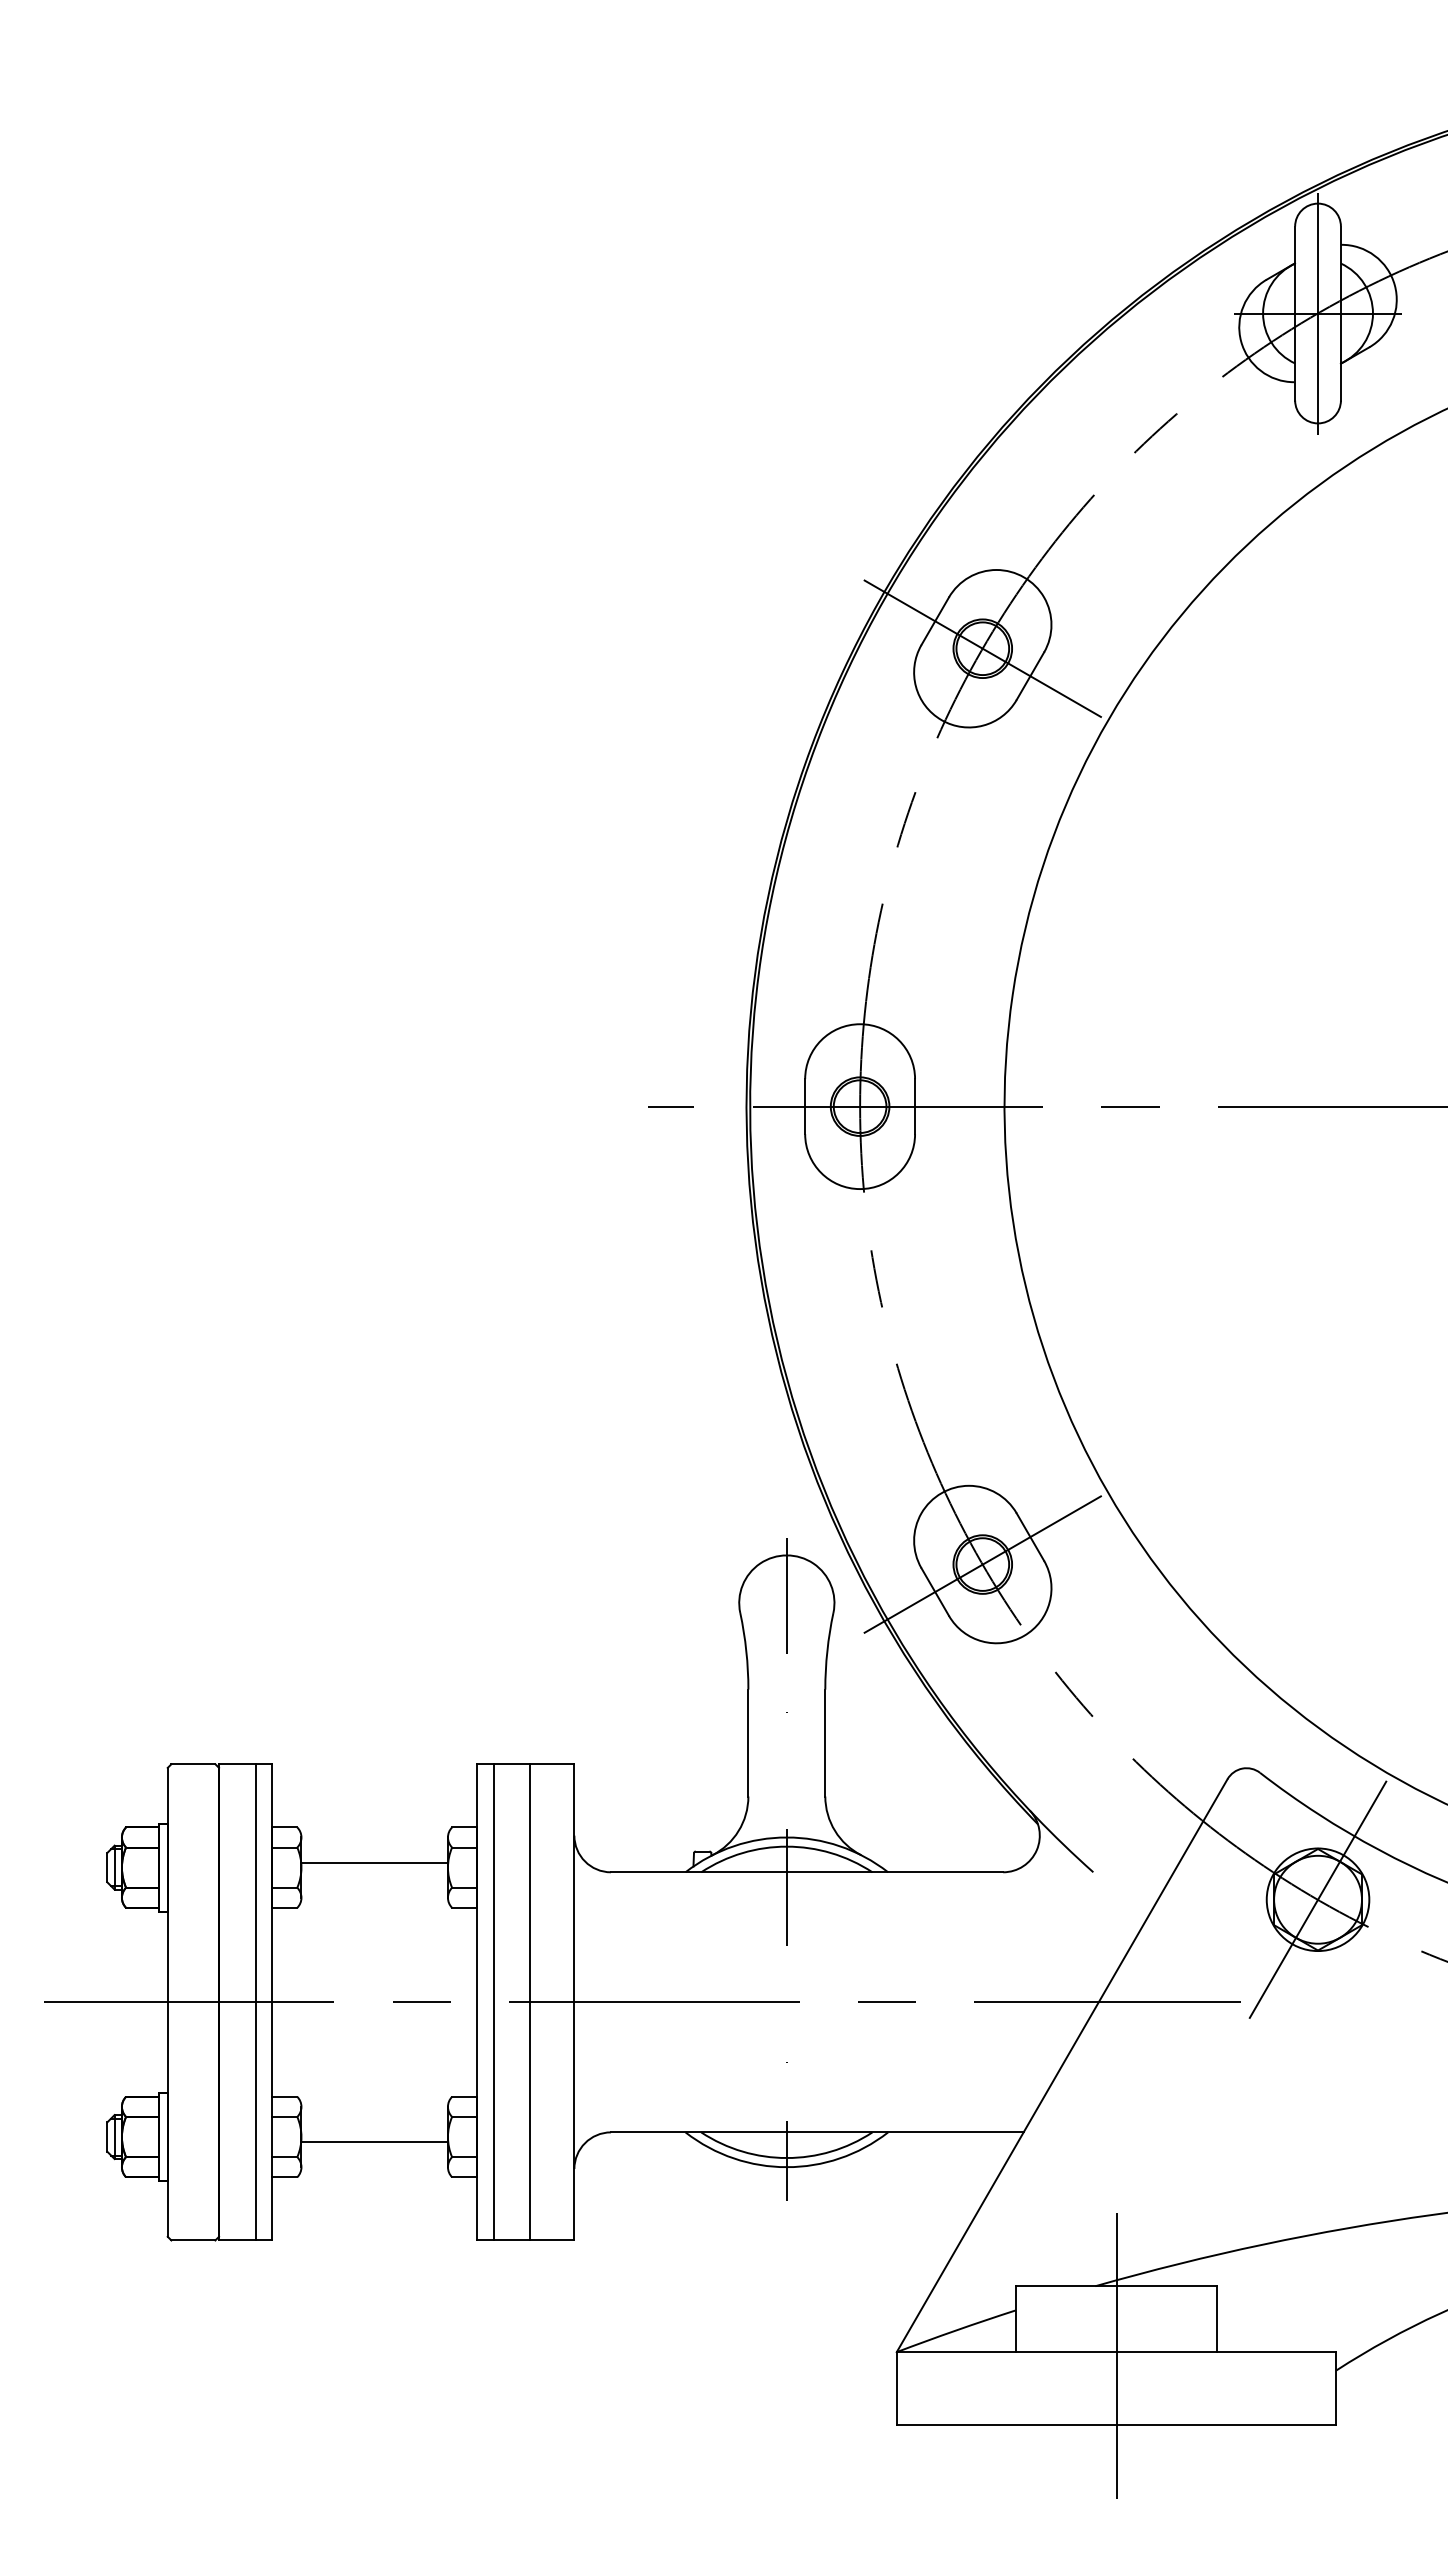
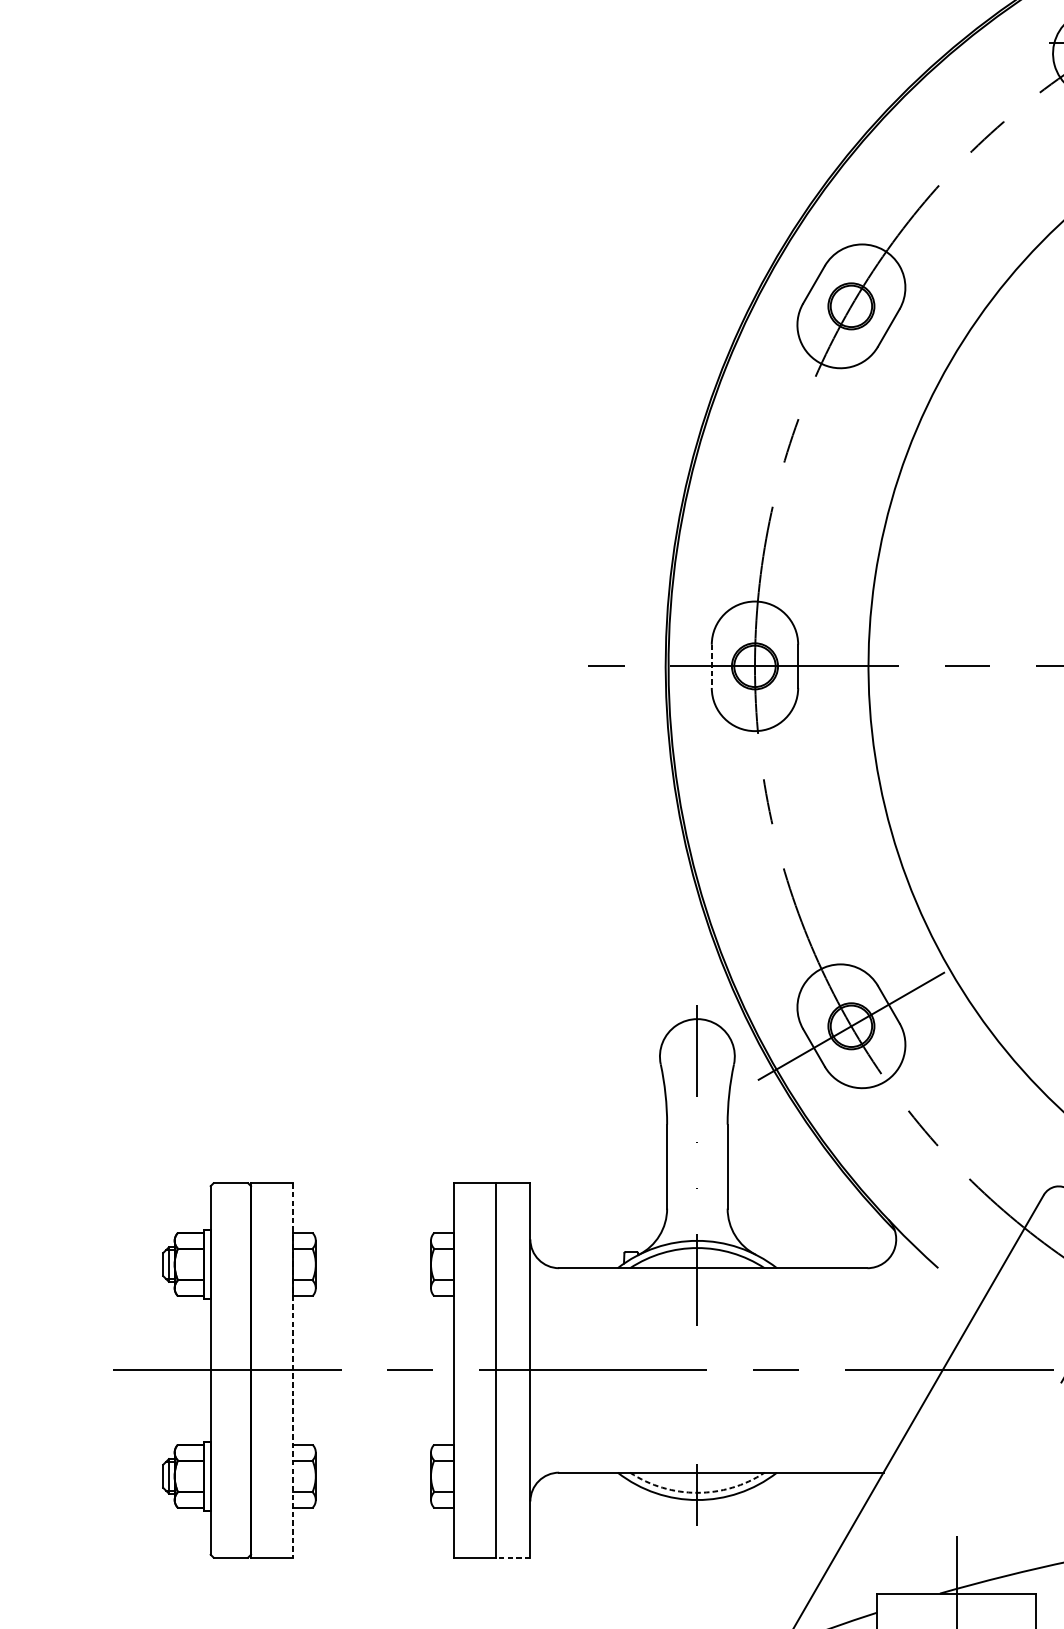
line: (982, 648) -> (851, 306), removed
line: (805, 1107) -> (712, 667), solid -> dashed
line: (374, 1863) -> (373, 1261), removed
line: (255, 2002) -> (279, 1370), removed
line: (272, 2002) -> (293, 1370), solid -> dashed
line: (493, 2002) -> (466, 1370), removed
line: (374, 2141) -> (373, 1479), removed
arc: (786, 2158) -> (697, 1493), solid -> dashed
line: (552, 2240) -> (513, 1557), solid -> dashed

